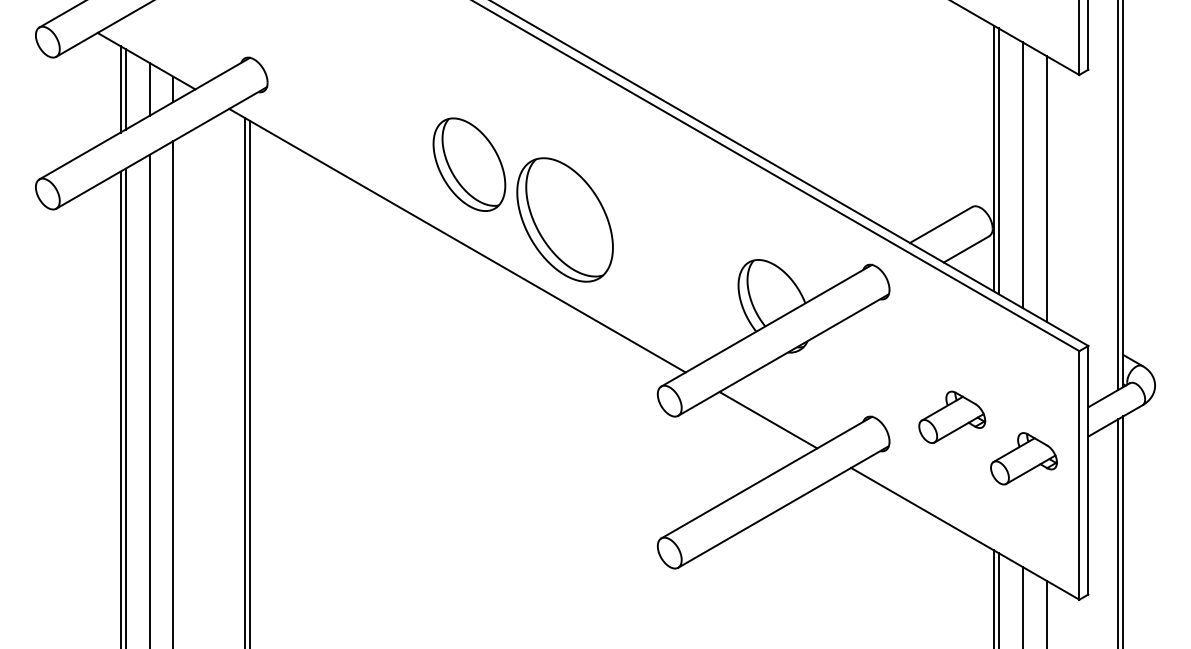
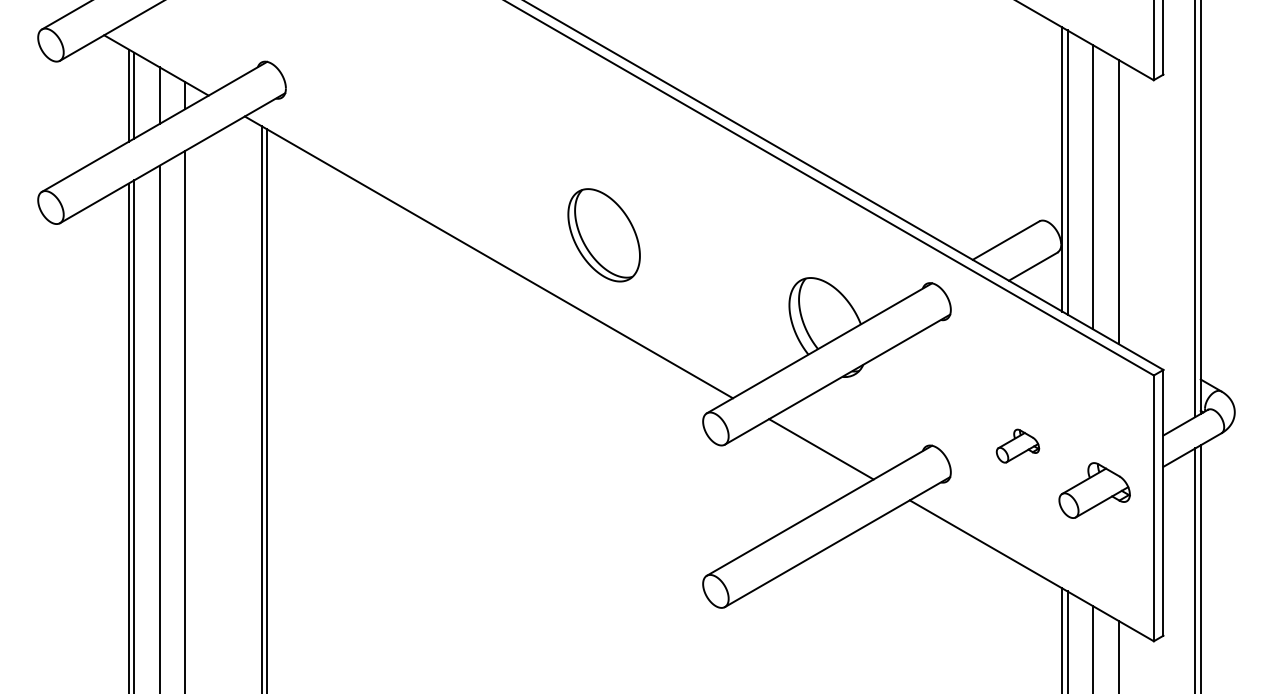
part: (469, 164) -> (501, 175), removed
part: (565, 220) -> (604, 235), size x0.7
part: (951, 416) -> (1017, 445), size x0.6

